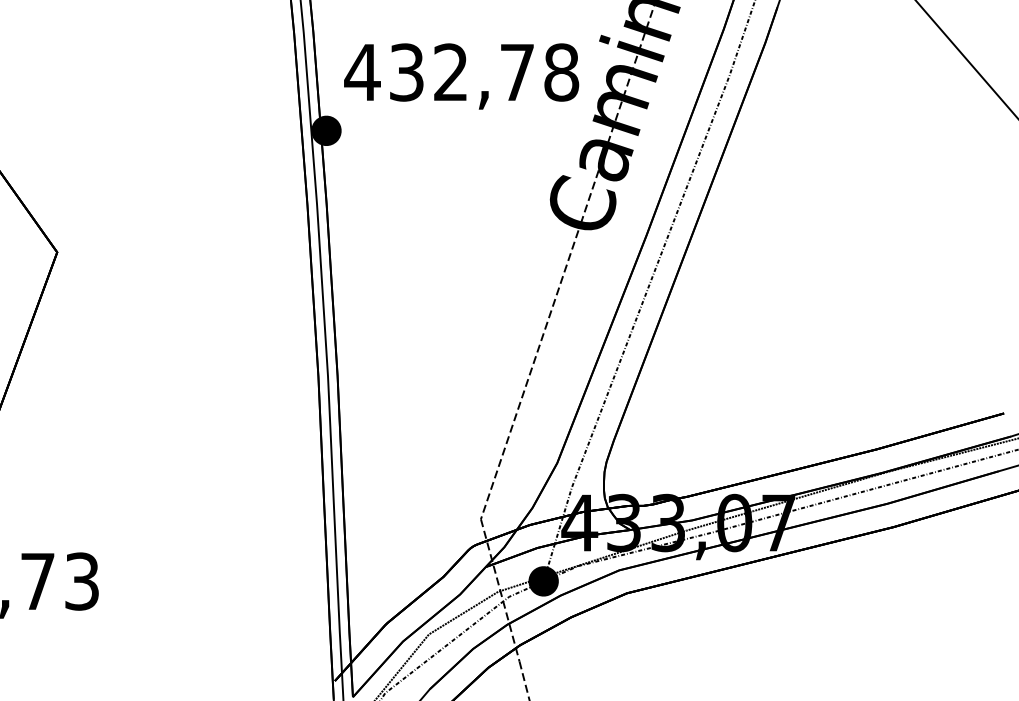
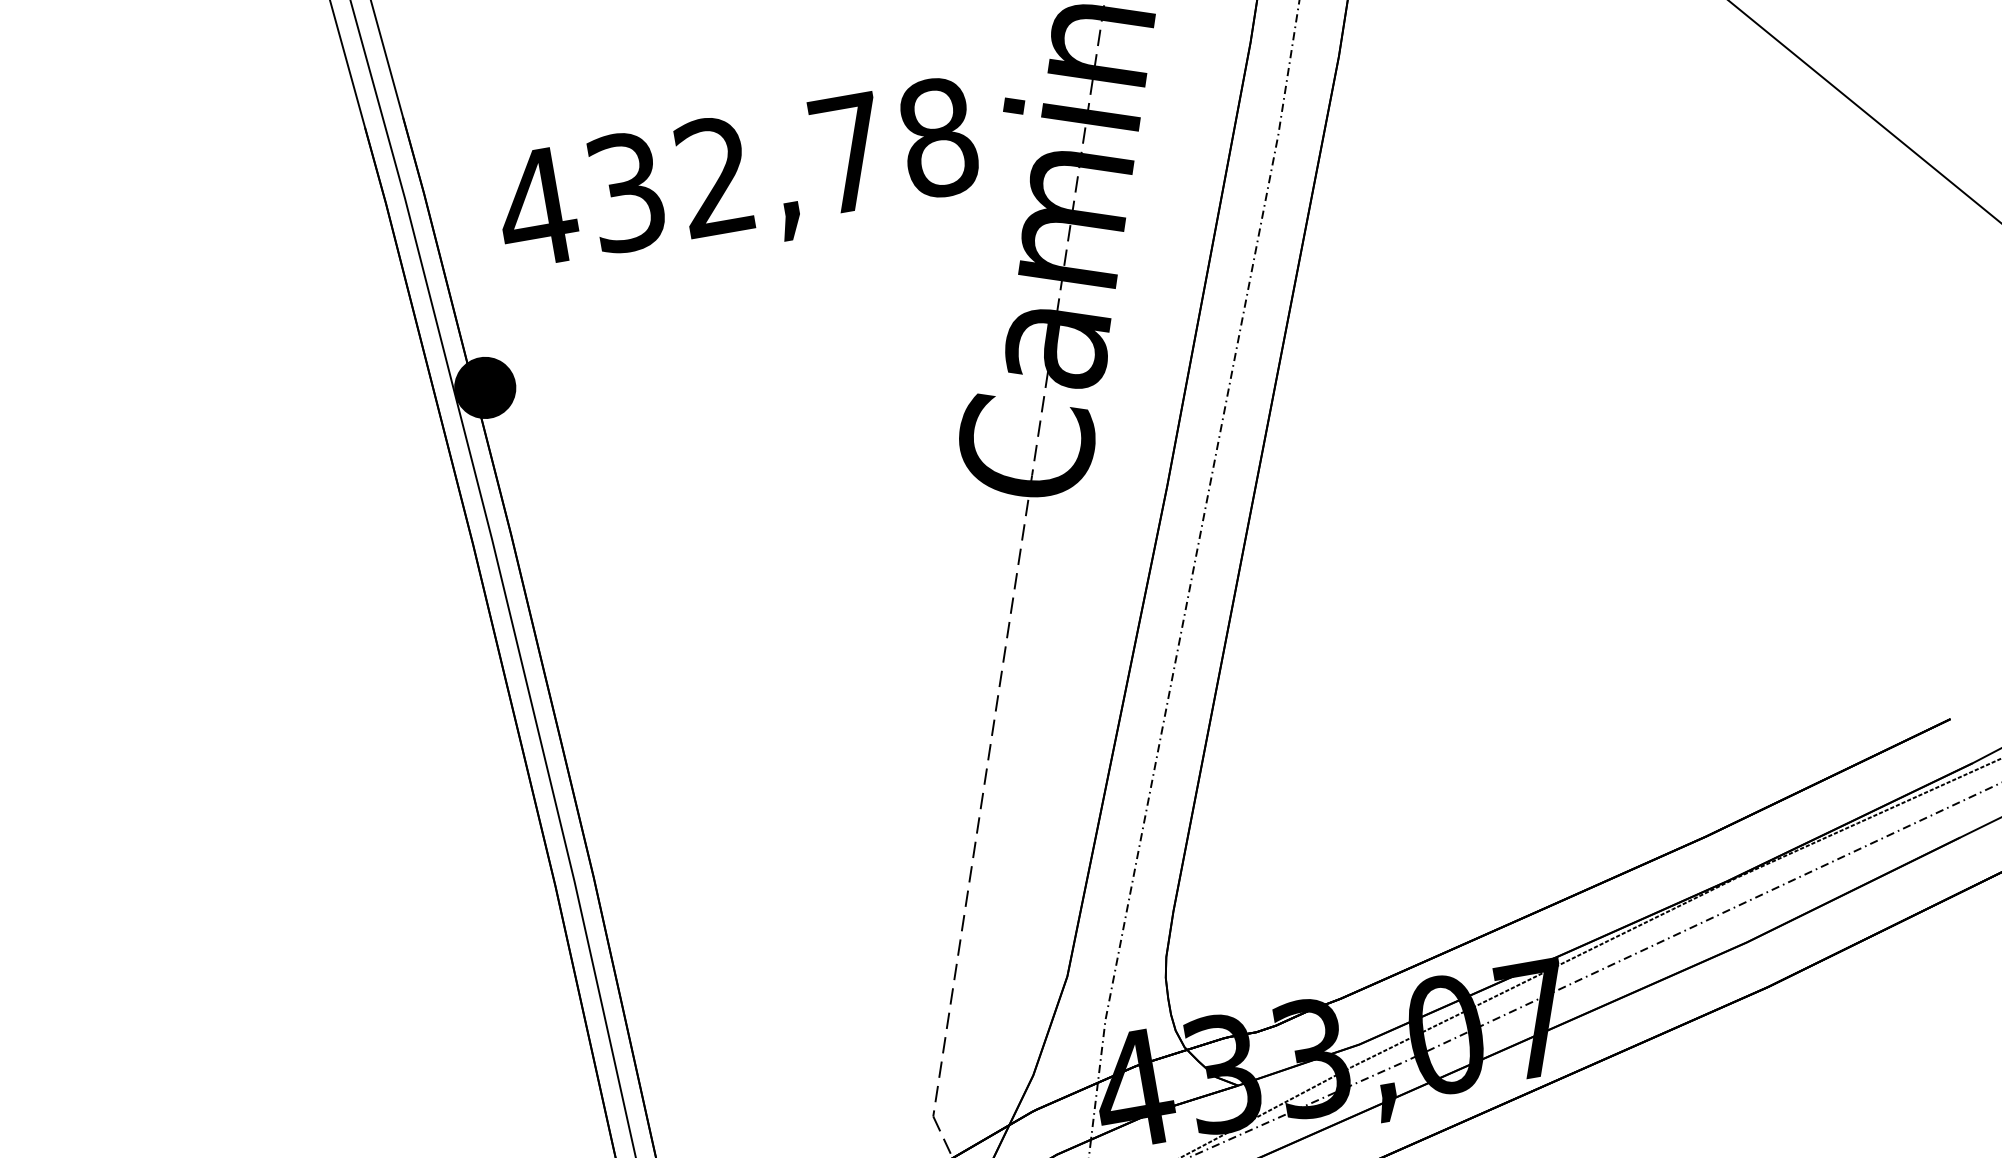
text: (461, 76) -> (737, 181), moved

